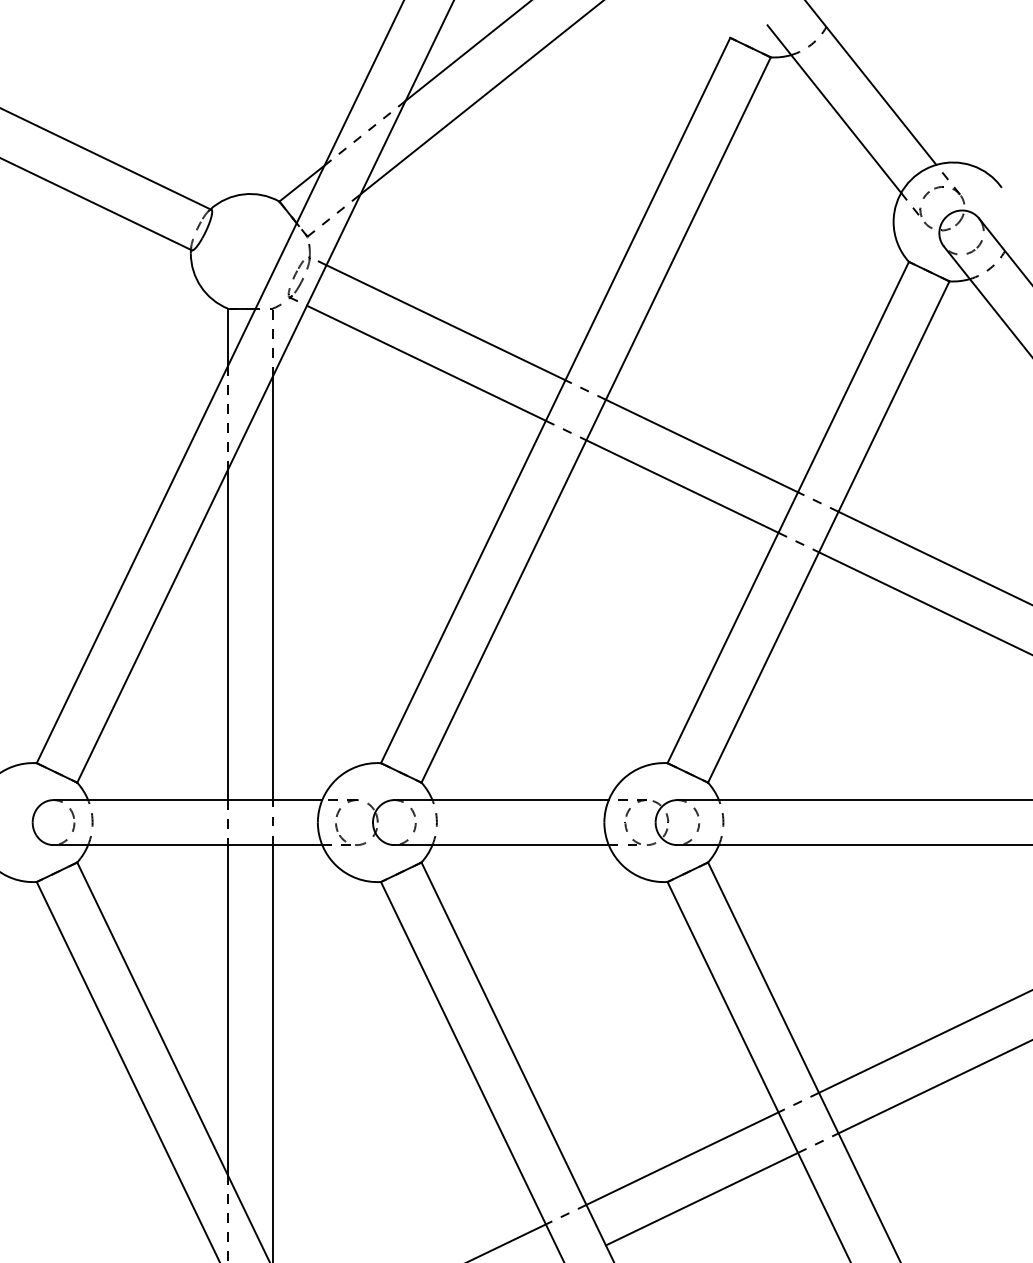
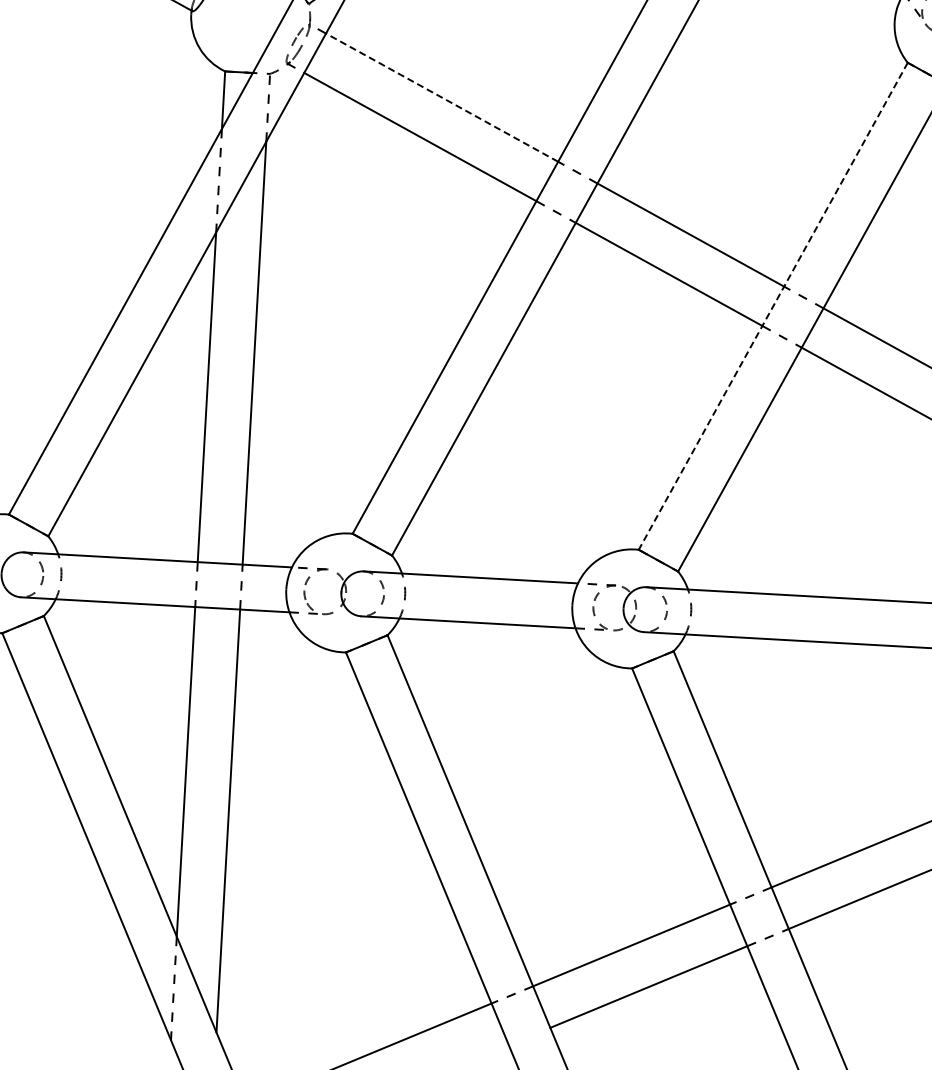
line: (445, 322) -> (441, 97), solid -> dashed
line: (788, 513) -> (773, 307), solid -> dashed

